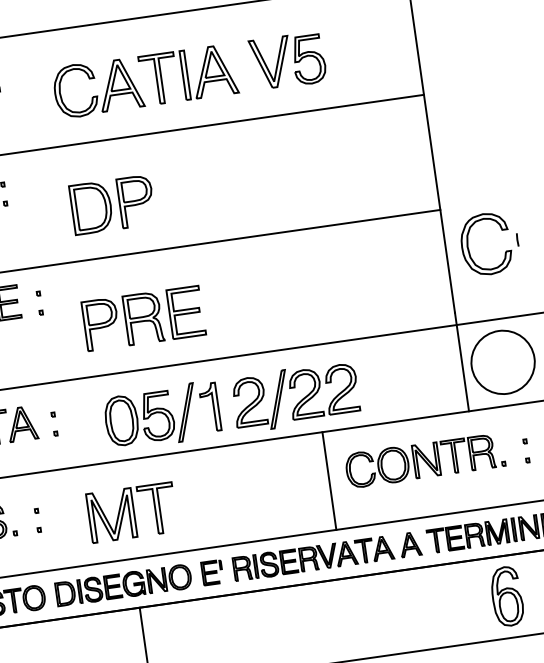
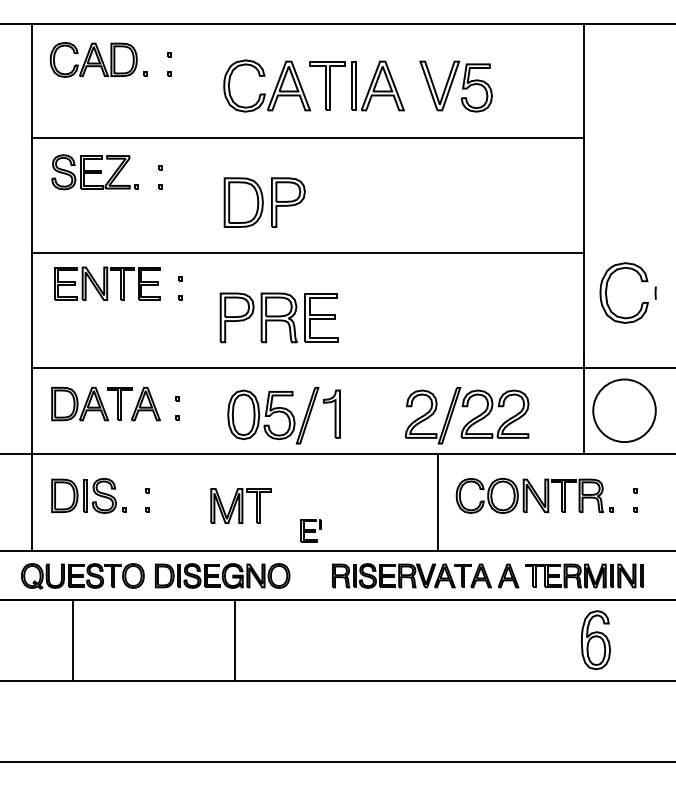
part: (296, 396) -> (467, 415), moved
part: (131, 512) -> (240, 505), size x0.7
part: (211, 572) -> (310, 530), moved

